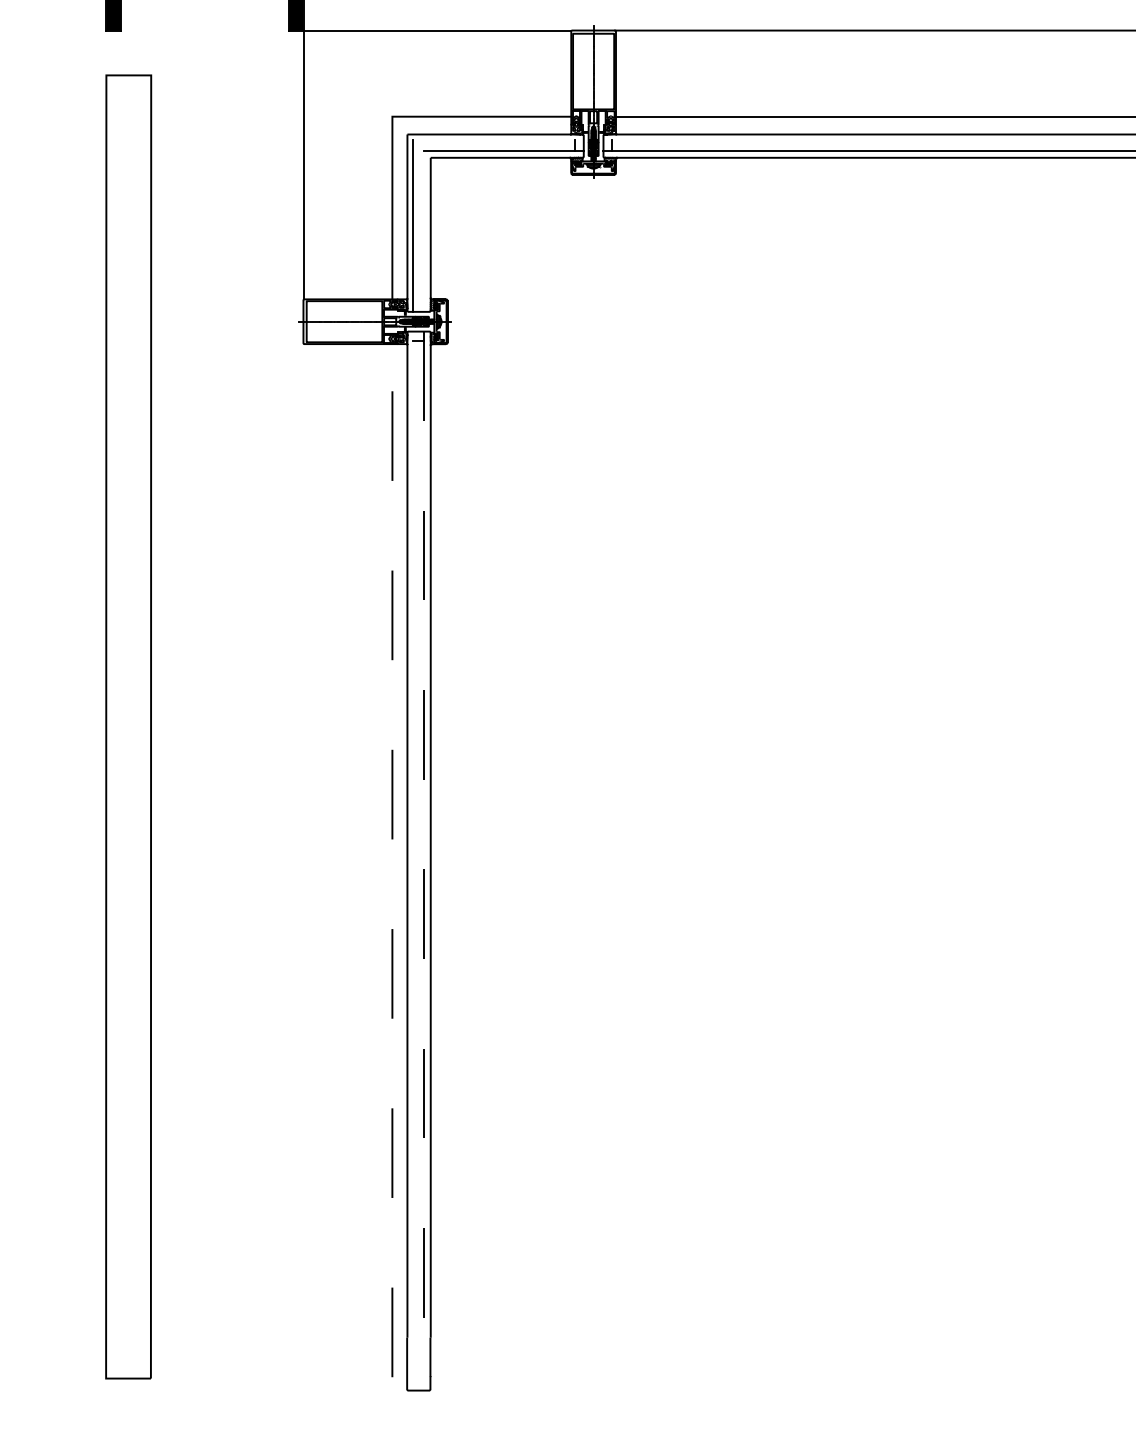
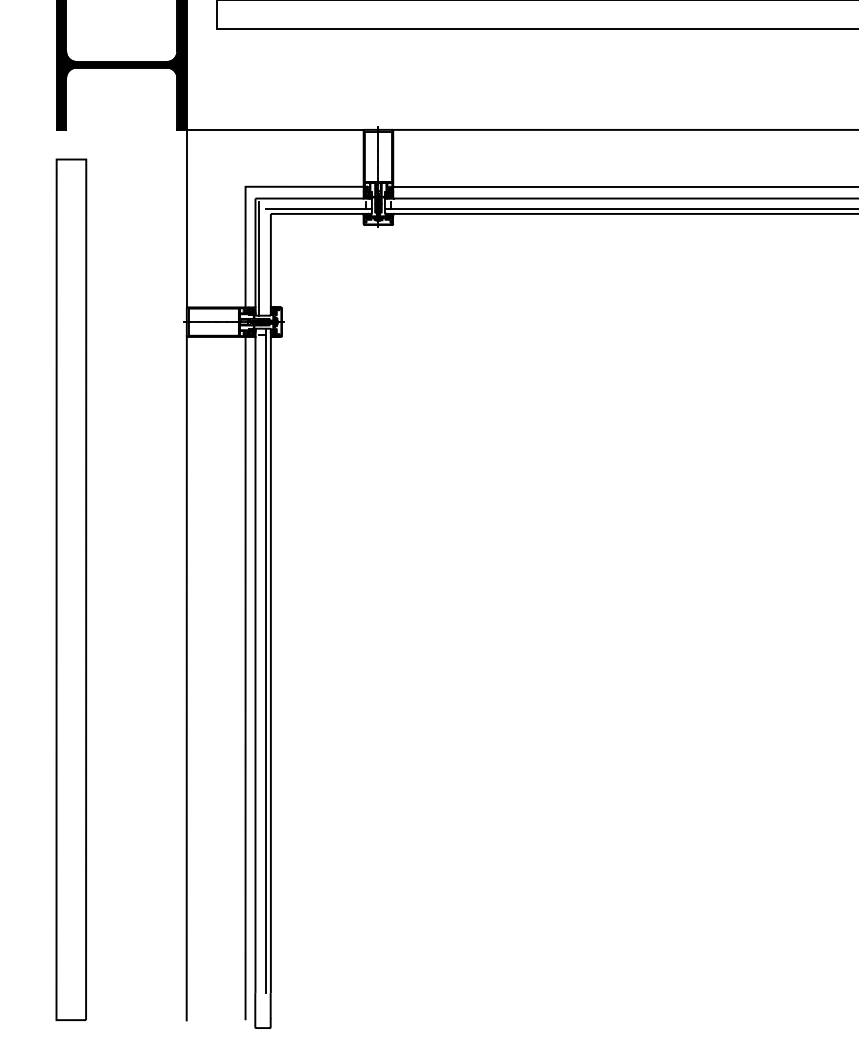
line: (424, 835) -> (266, 661), dashed -> solid
line: (392, 859) -> (245, 677), dashed -> solid
line: (302, 861) -> (186, 678), added

